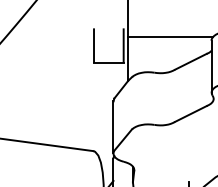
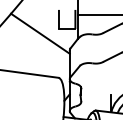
line: (60, 70) -> (40, 33), added

